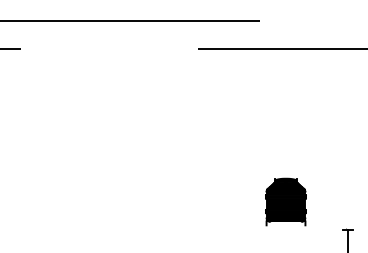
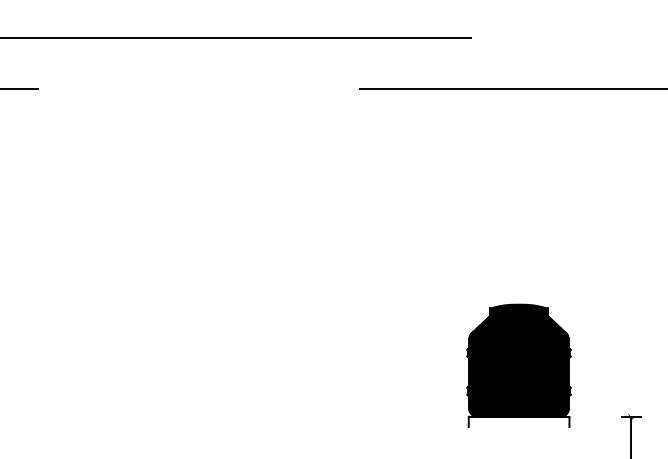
part: (285, 201) -> (518, 365), size x1.43

